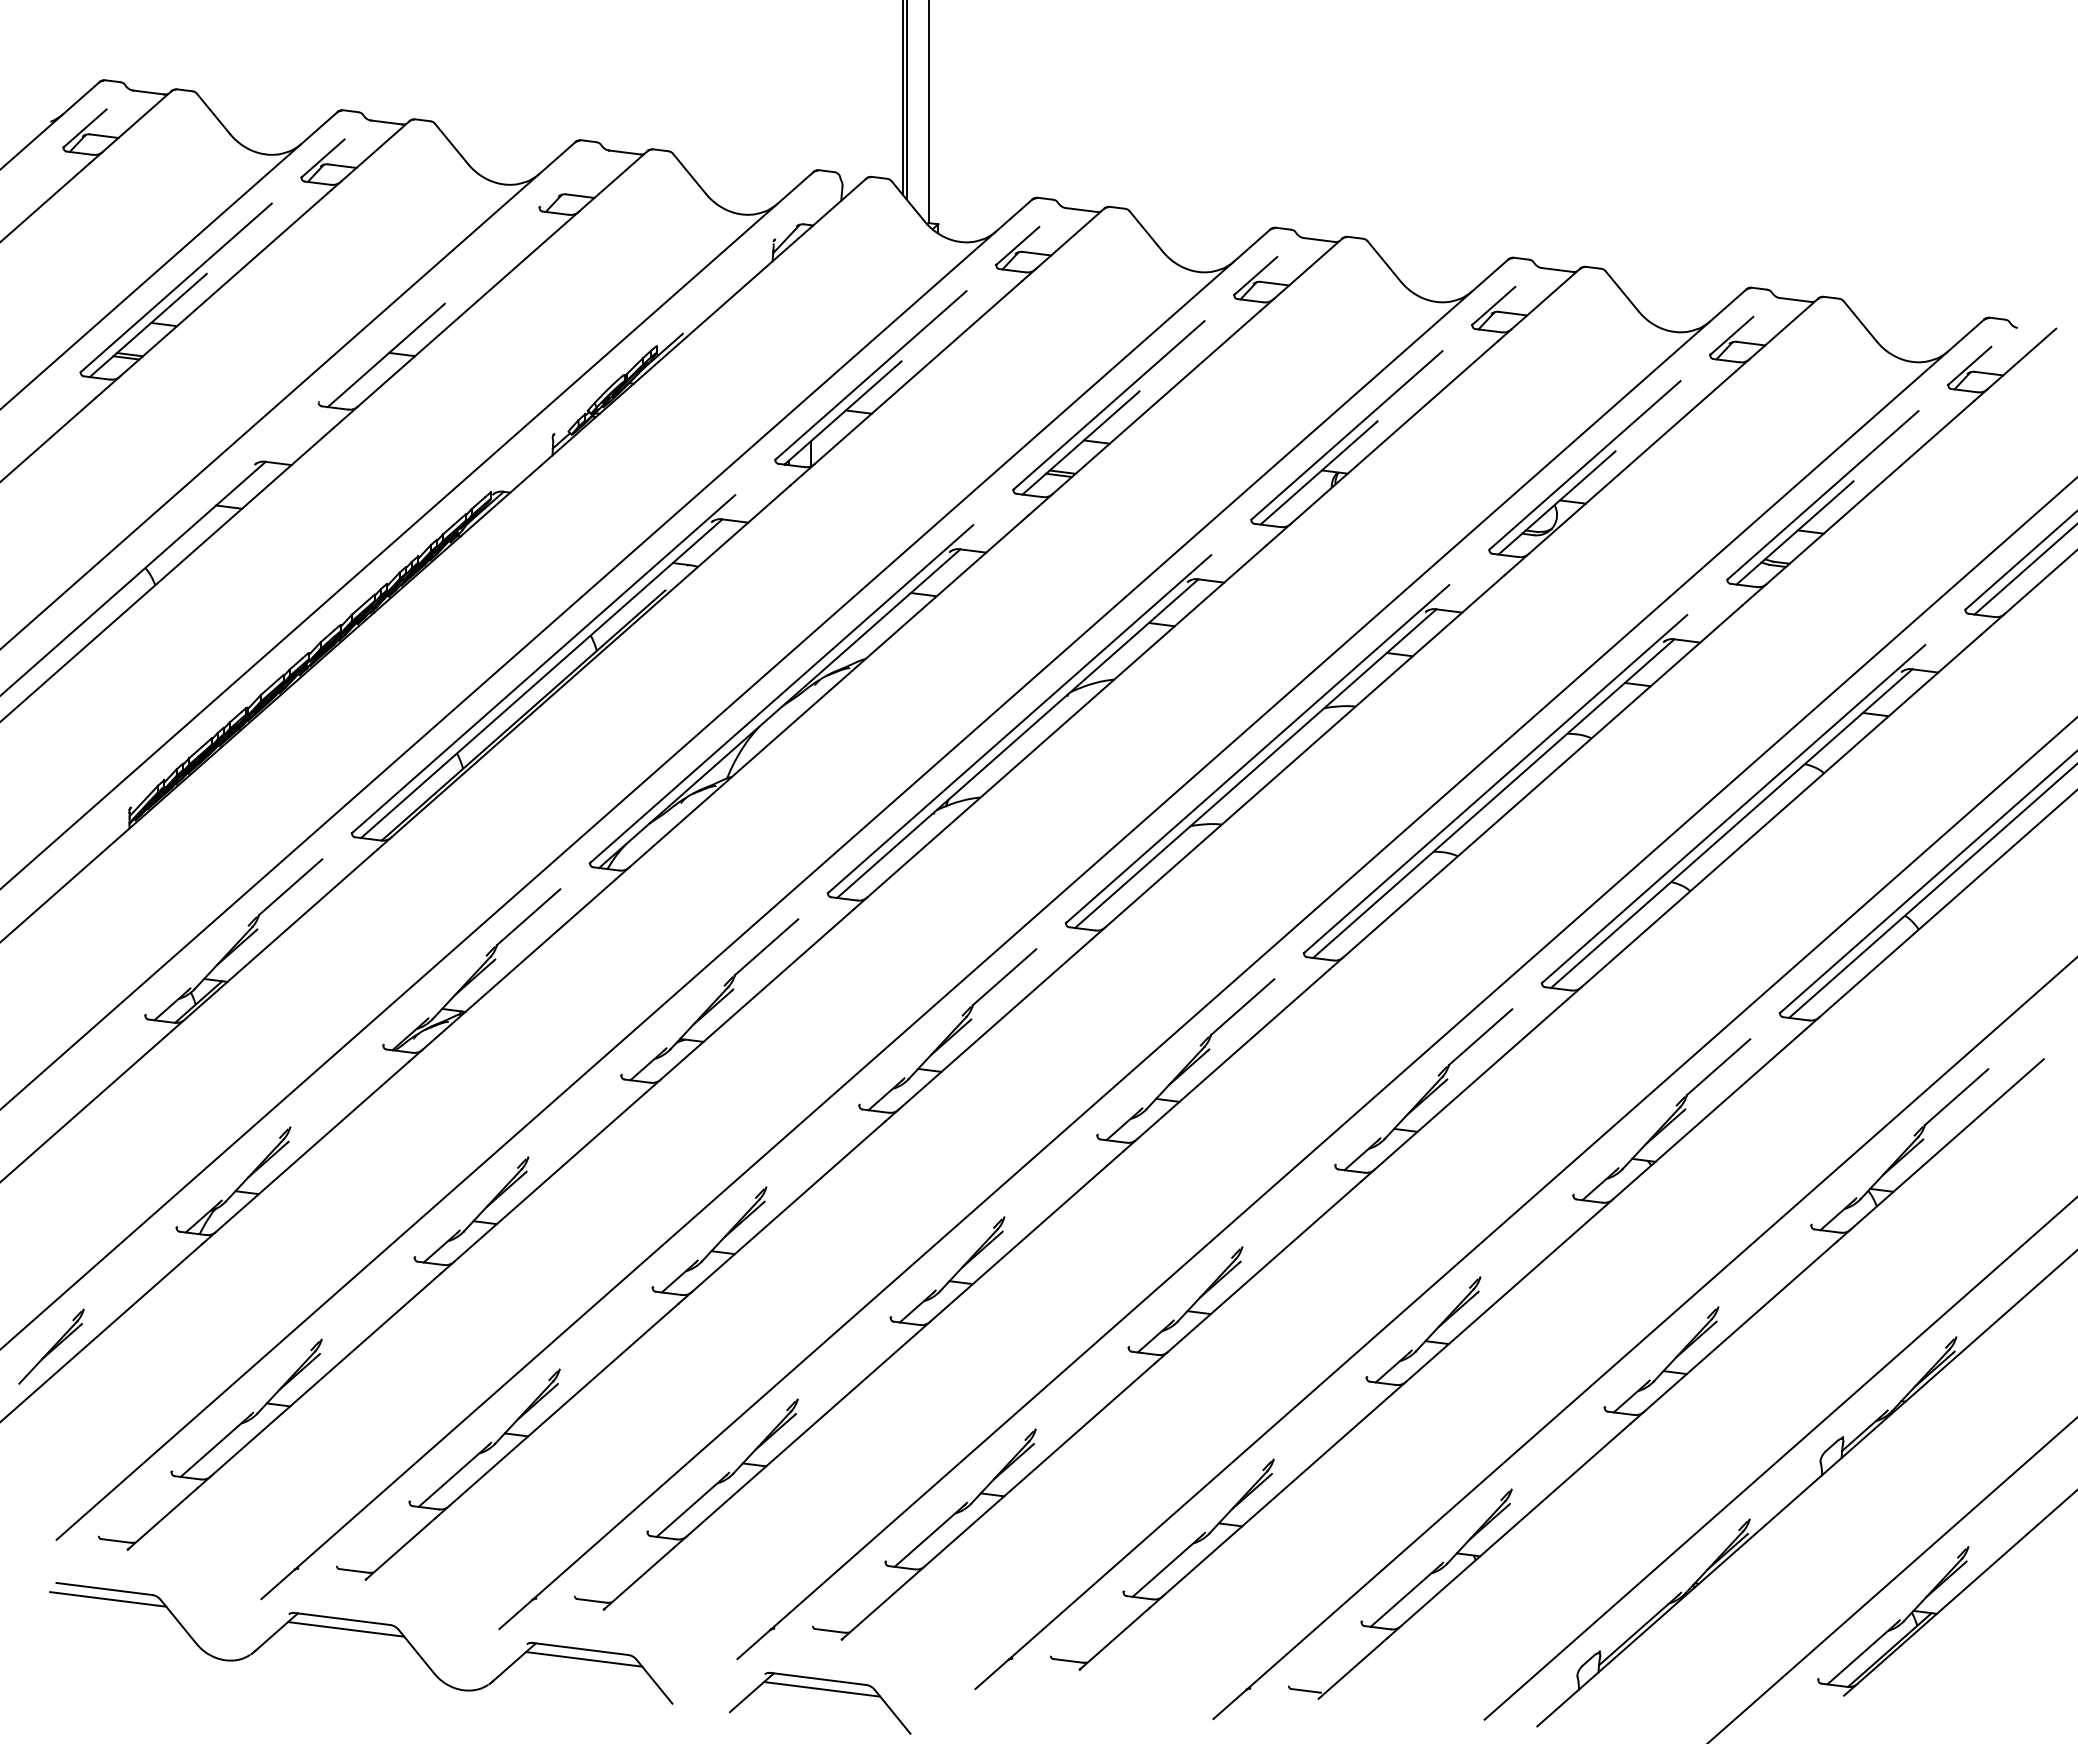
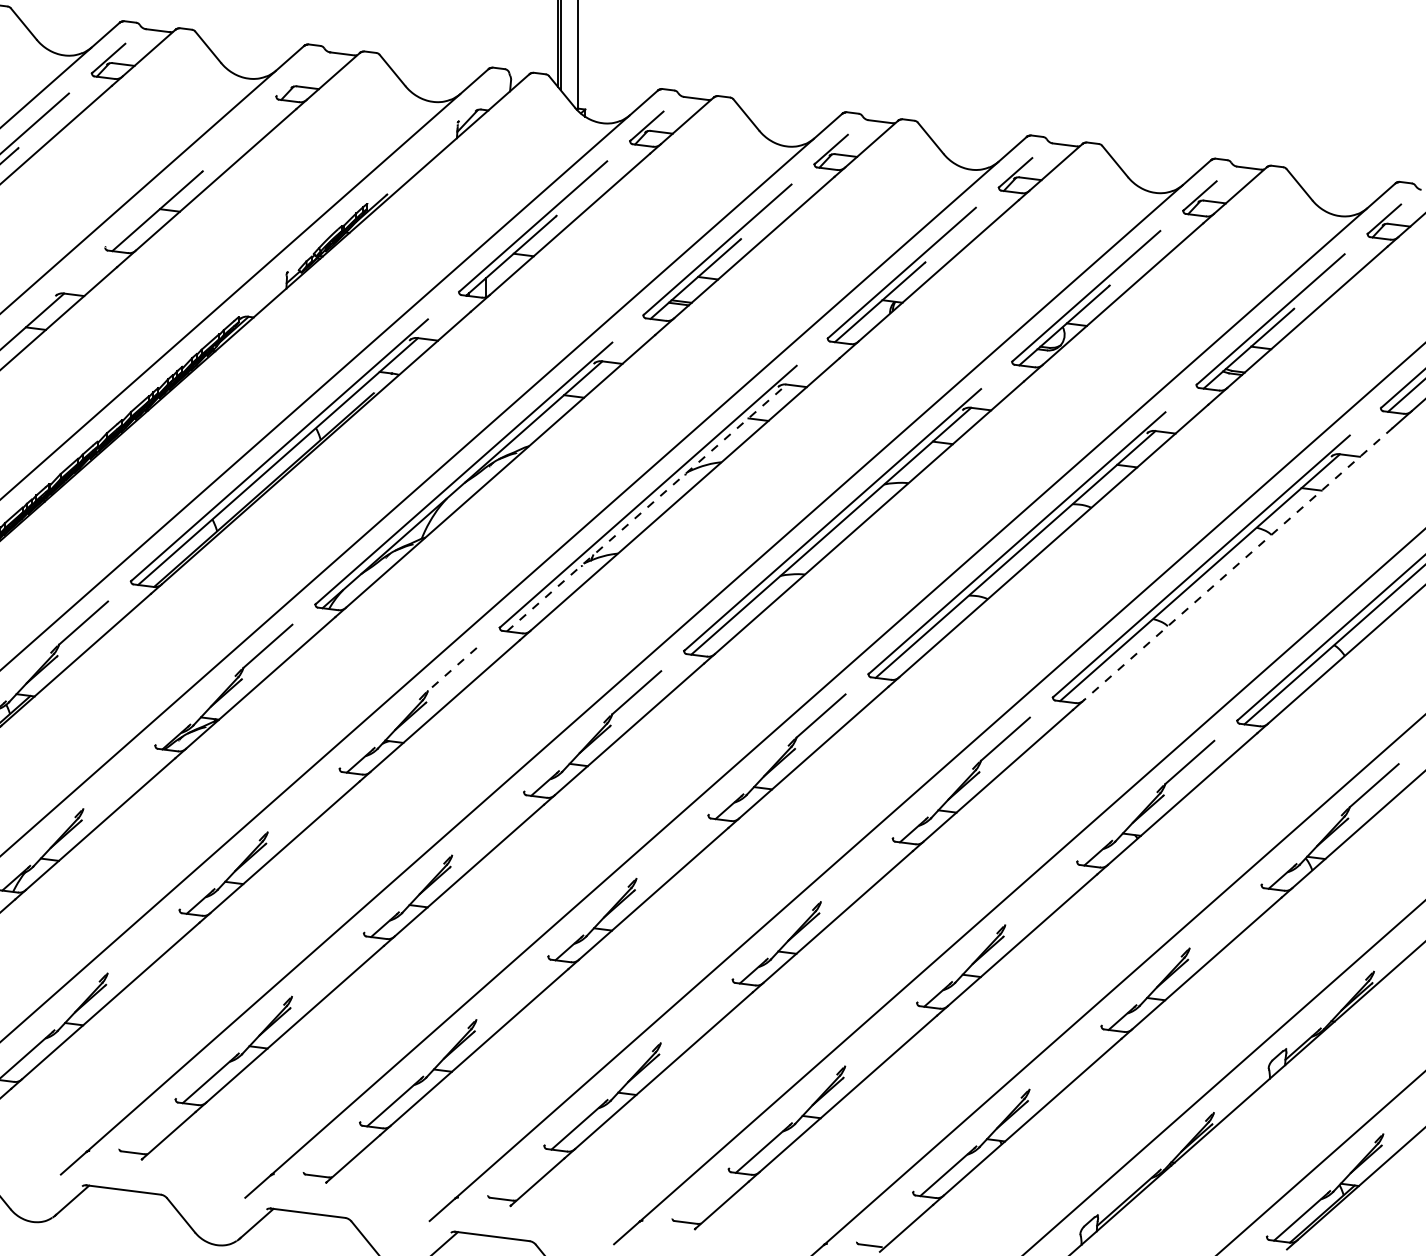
line: (1017, 738) -> (646, 507), solid -> dashed
line: (1781, 811) -> (1238, 564), solid -> dashed
line: (766, 947) -> (452, 669), solid -> dashed
line: (346, 1629) -> (126, 1198), removed
line: (584, 1659) -> (311, 1221), removed
line: (822, 1689) -> (495, 1244), removed

